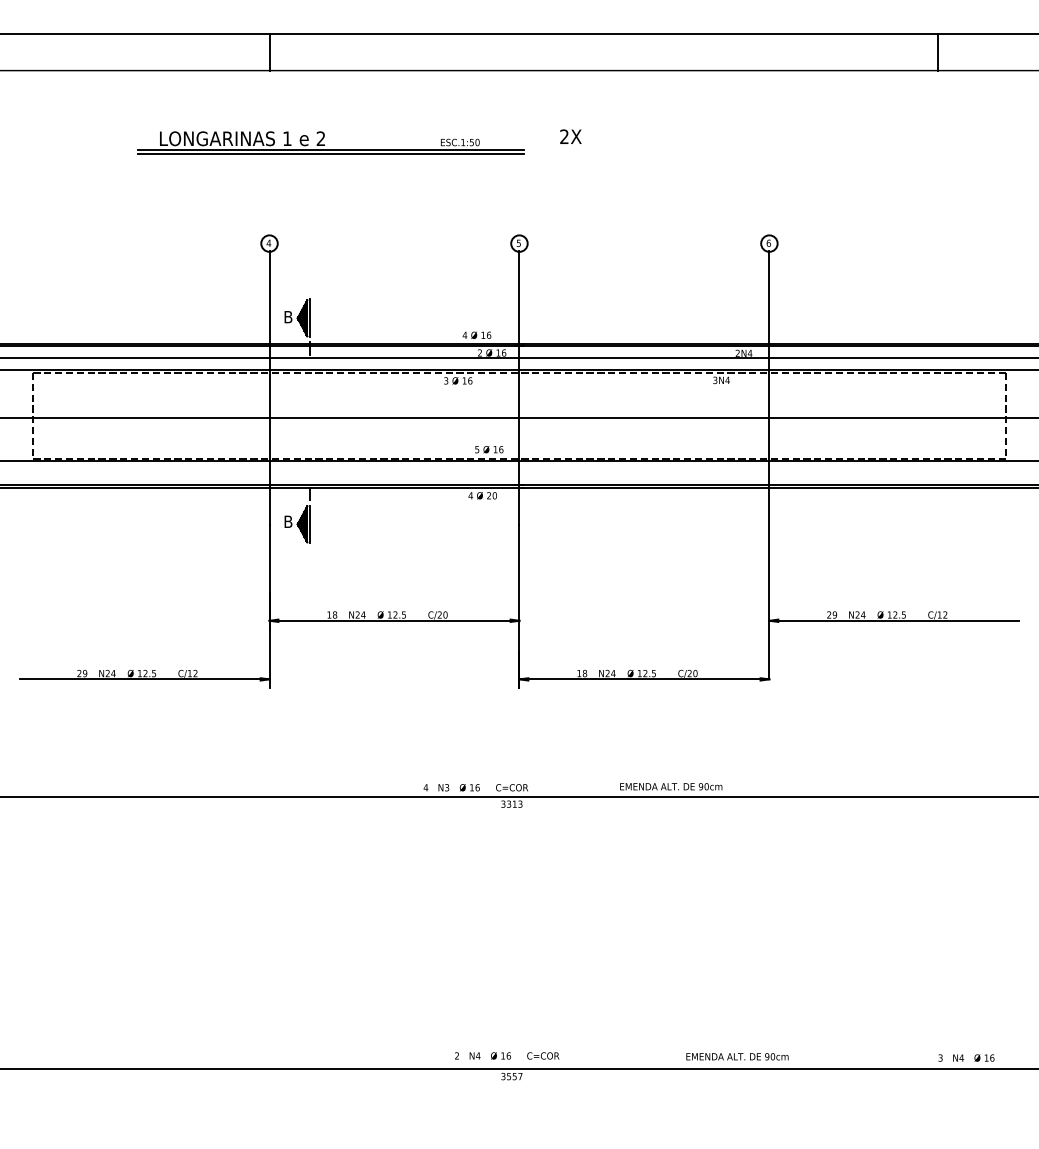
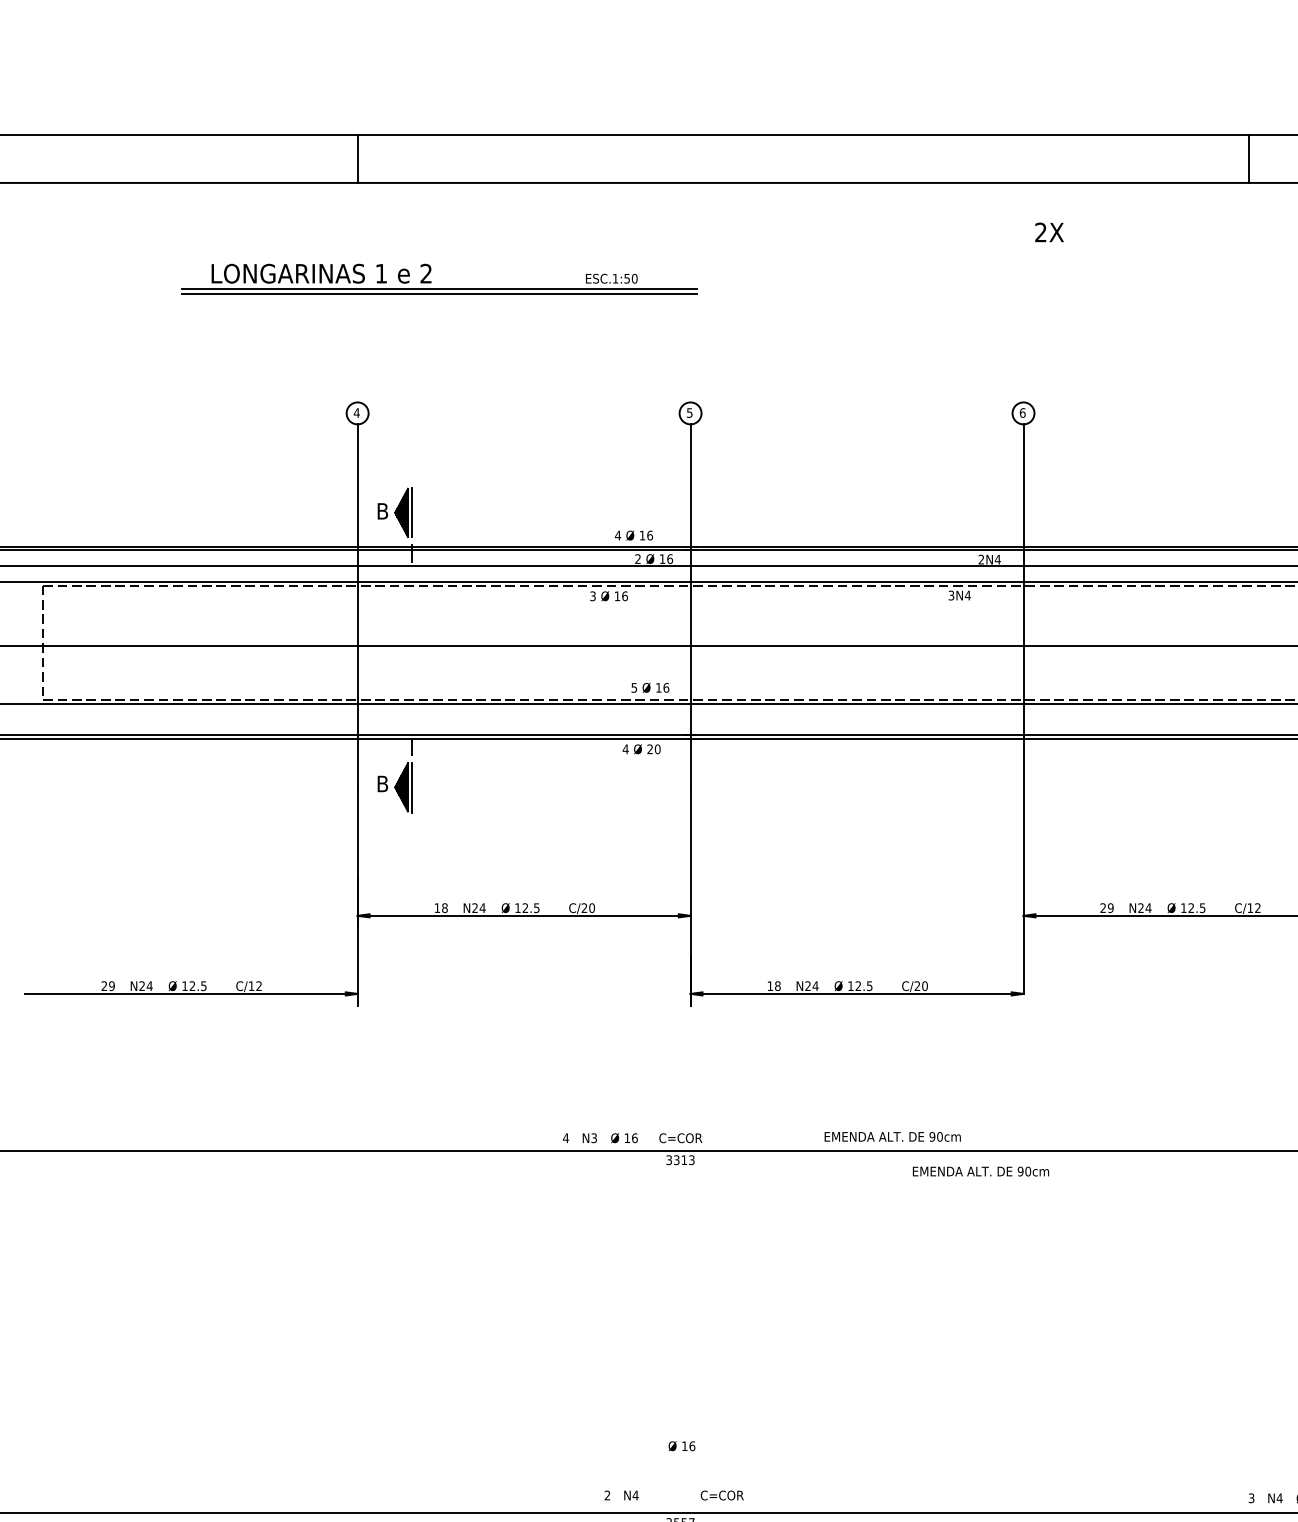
text: (570, 136) -> (1048, 232), moved
text: (500, 1055) -> (681, 1445), moved
text: (737, 1056) -> (981, 1171), moved

